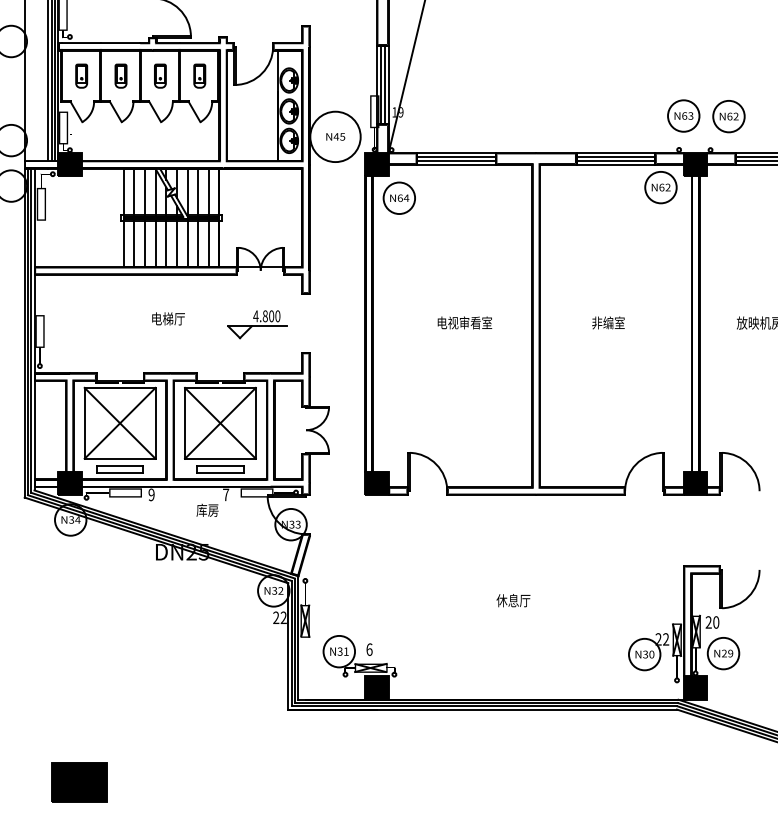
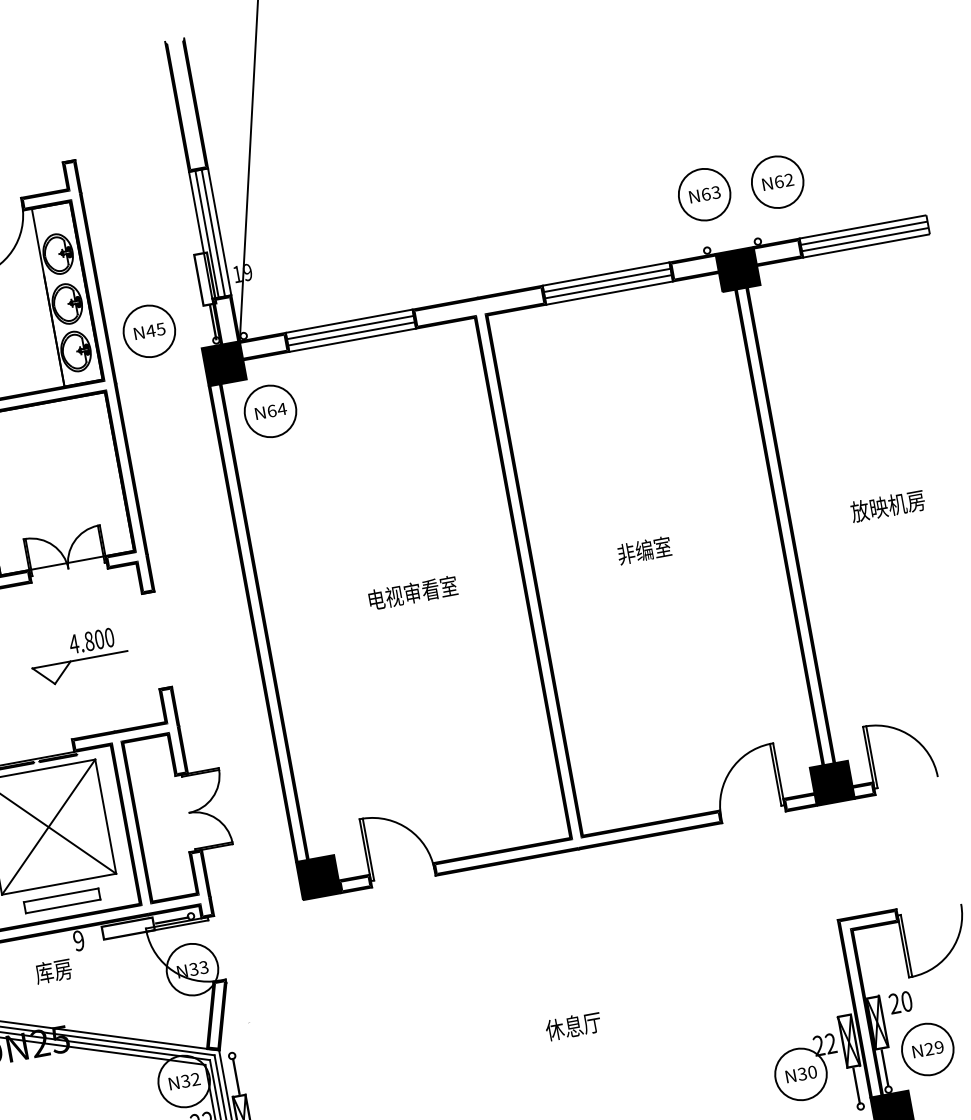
circle: (335, 136) -> (149, 330), size x0.62
part: (660, 187) -> (688, 316), removed
text: (226, 494) -> (79, 940), 7 -> 9

